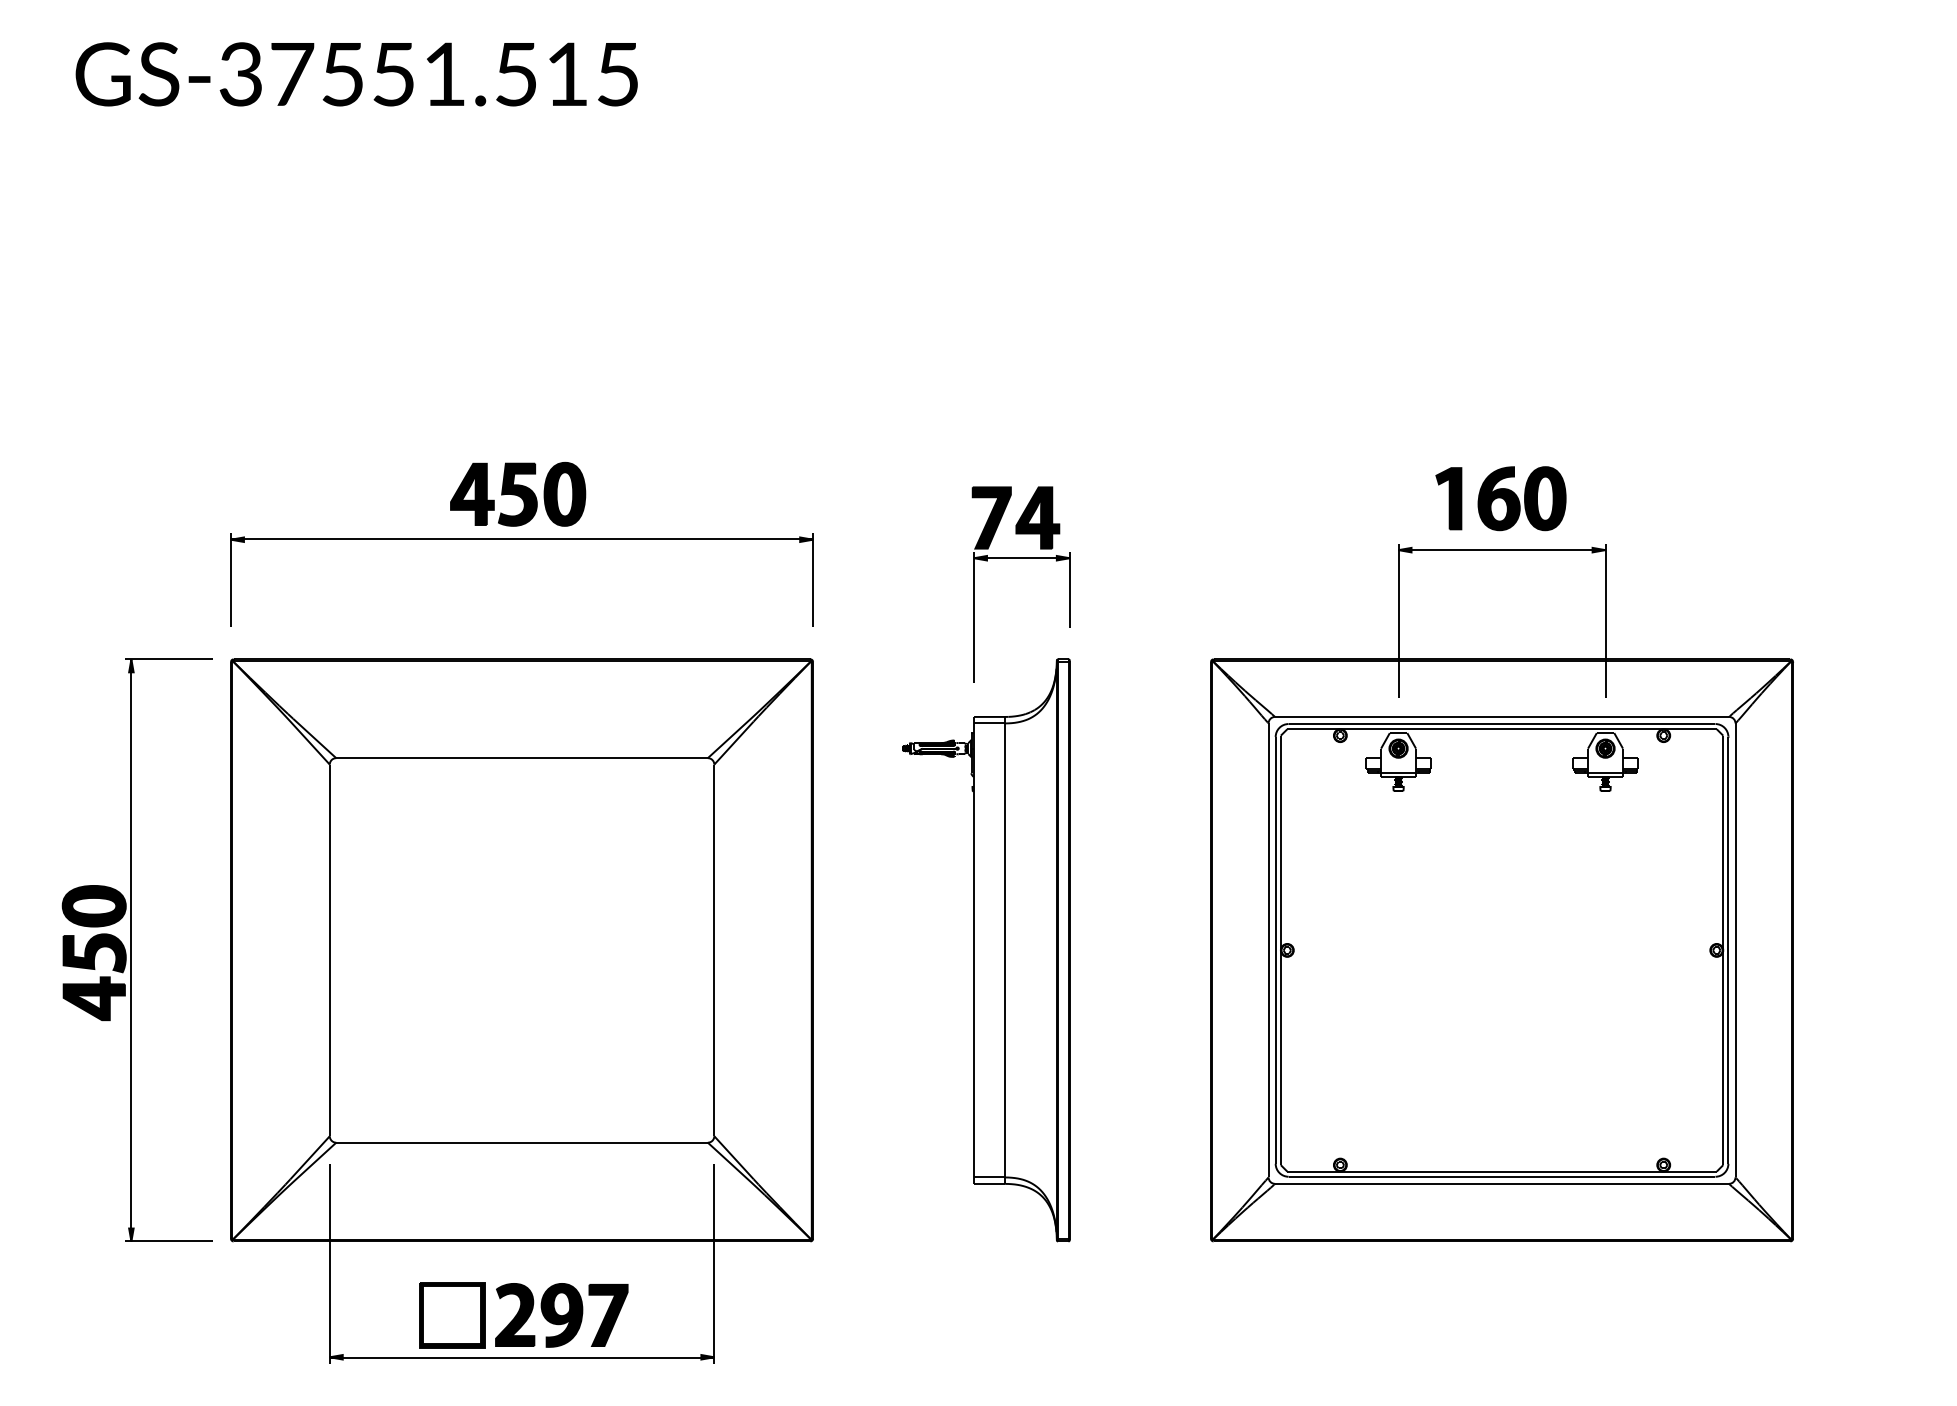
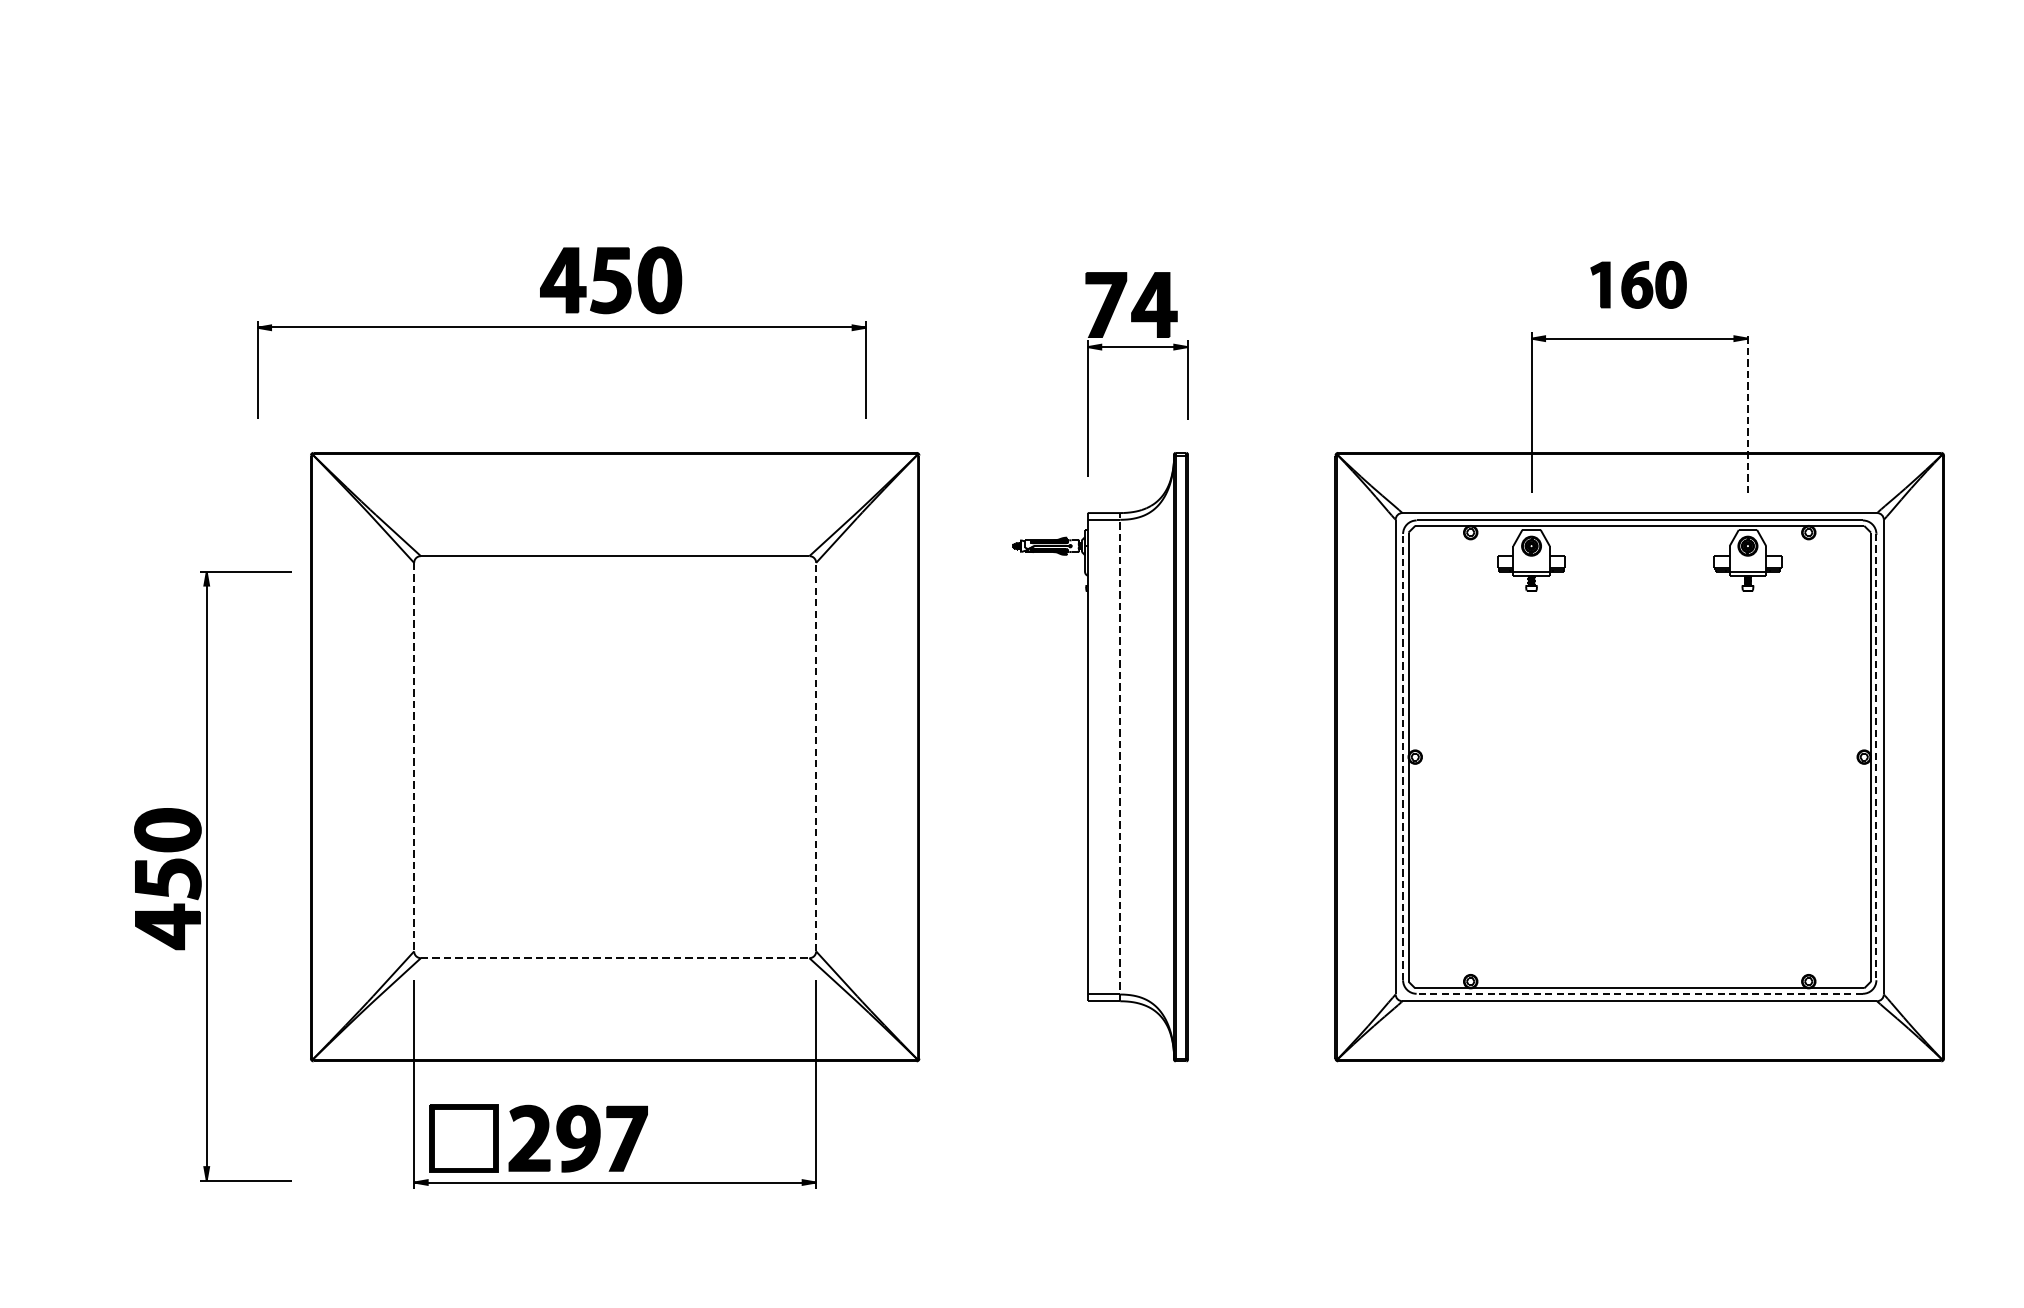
part: (1500, 498) -> (1638, 284), size x0.7
part: (521, 539) -> (561, 327), moved
line: (1605, 620) -> (1747, 412), solid -> dashed
part: (136, 949) -> (212, 875), moved
line: (1005, 949) -> (1120, 756), solid -> dashed
line: (1275, 949) -> (1402, 756), solid -> dashed
line: (329, 950) -> (413, 757), solid -> dashed
line: (714, 950) -> (816, 757), solid -> dashed
line: (1728, 950) -> (1876, 757), solid -> dashed
line: (522, 1142) -> (615, 957), solid -> dashed
line: (1501, 1176) -> (1639, 993), solid -> dashed
part: (523, 1315) -> (538, 1138), moved

